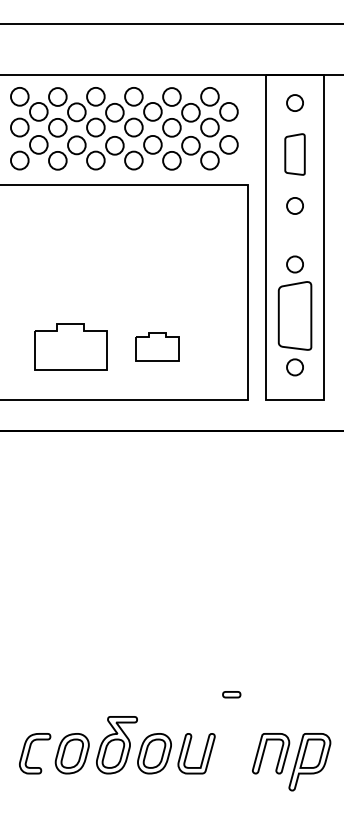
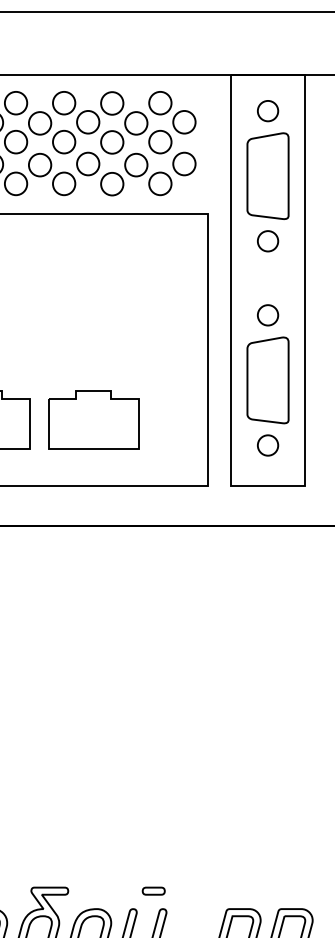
part: (294, 154) -> (267, 176), size x1.67
part: (157, 346) -> (94, 419), size x1.67
part: (231, 694) -> (153, 890), moved

